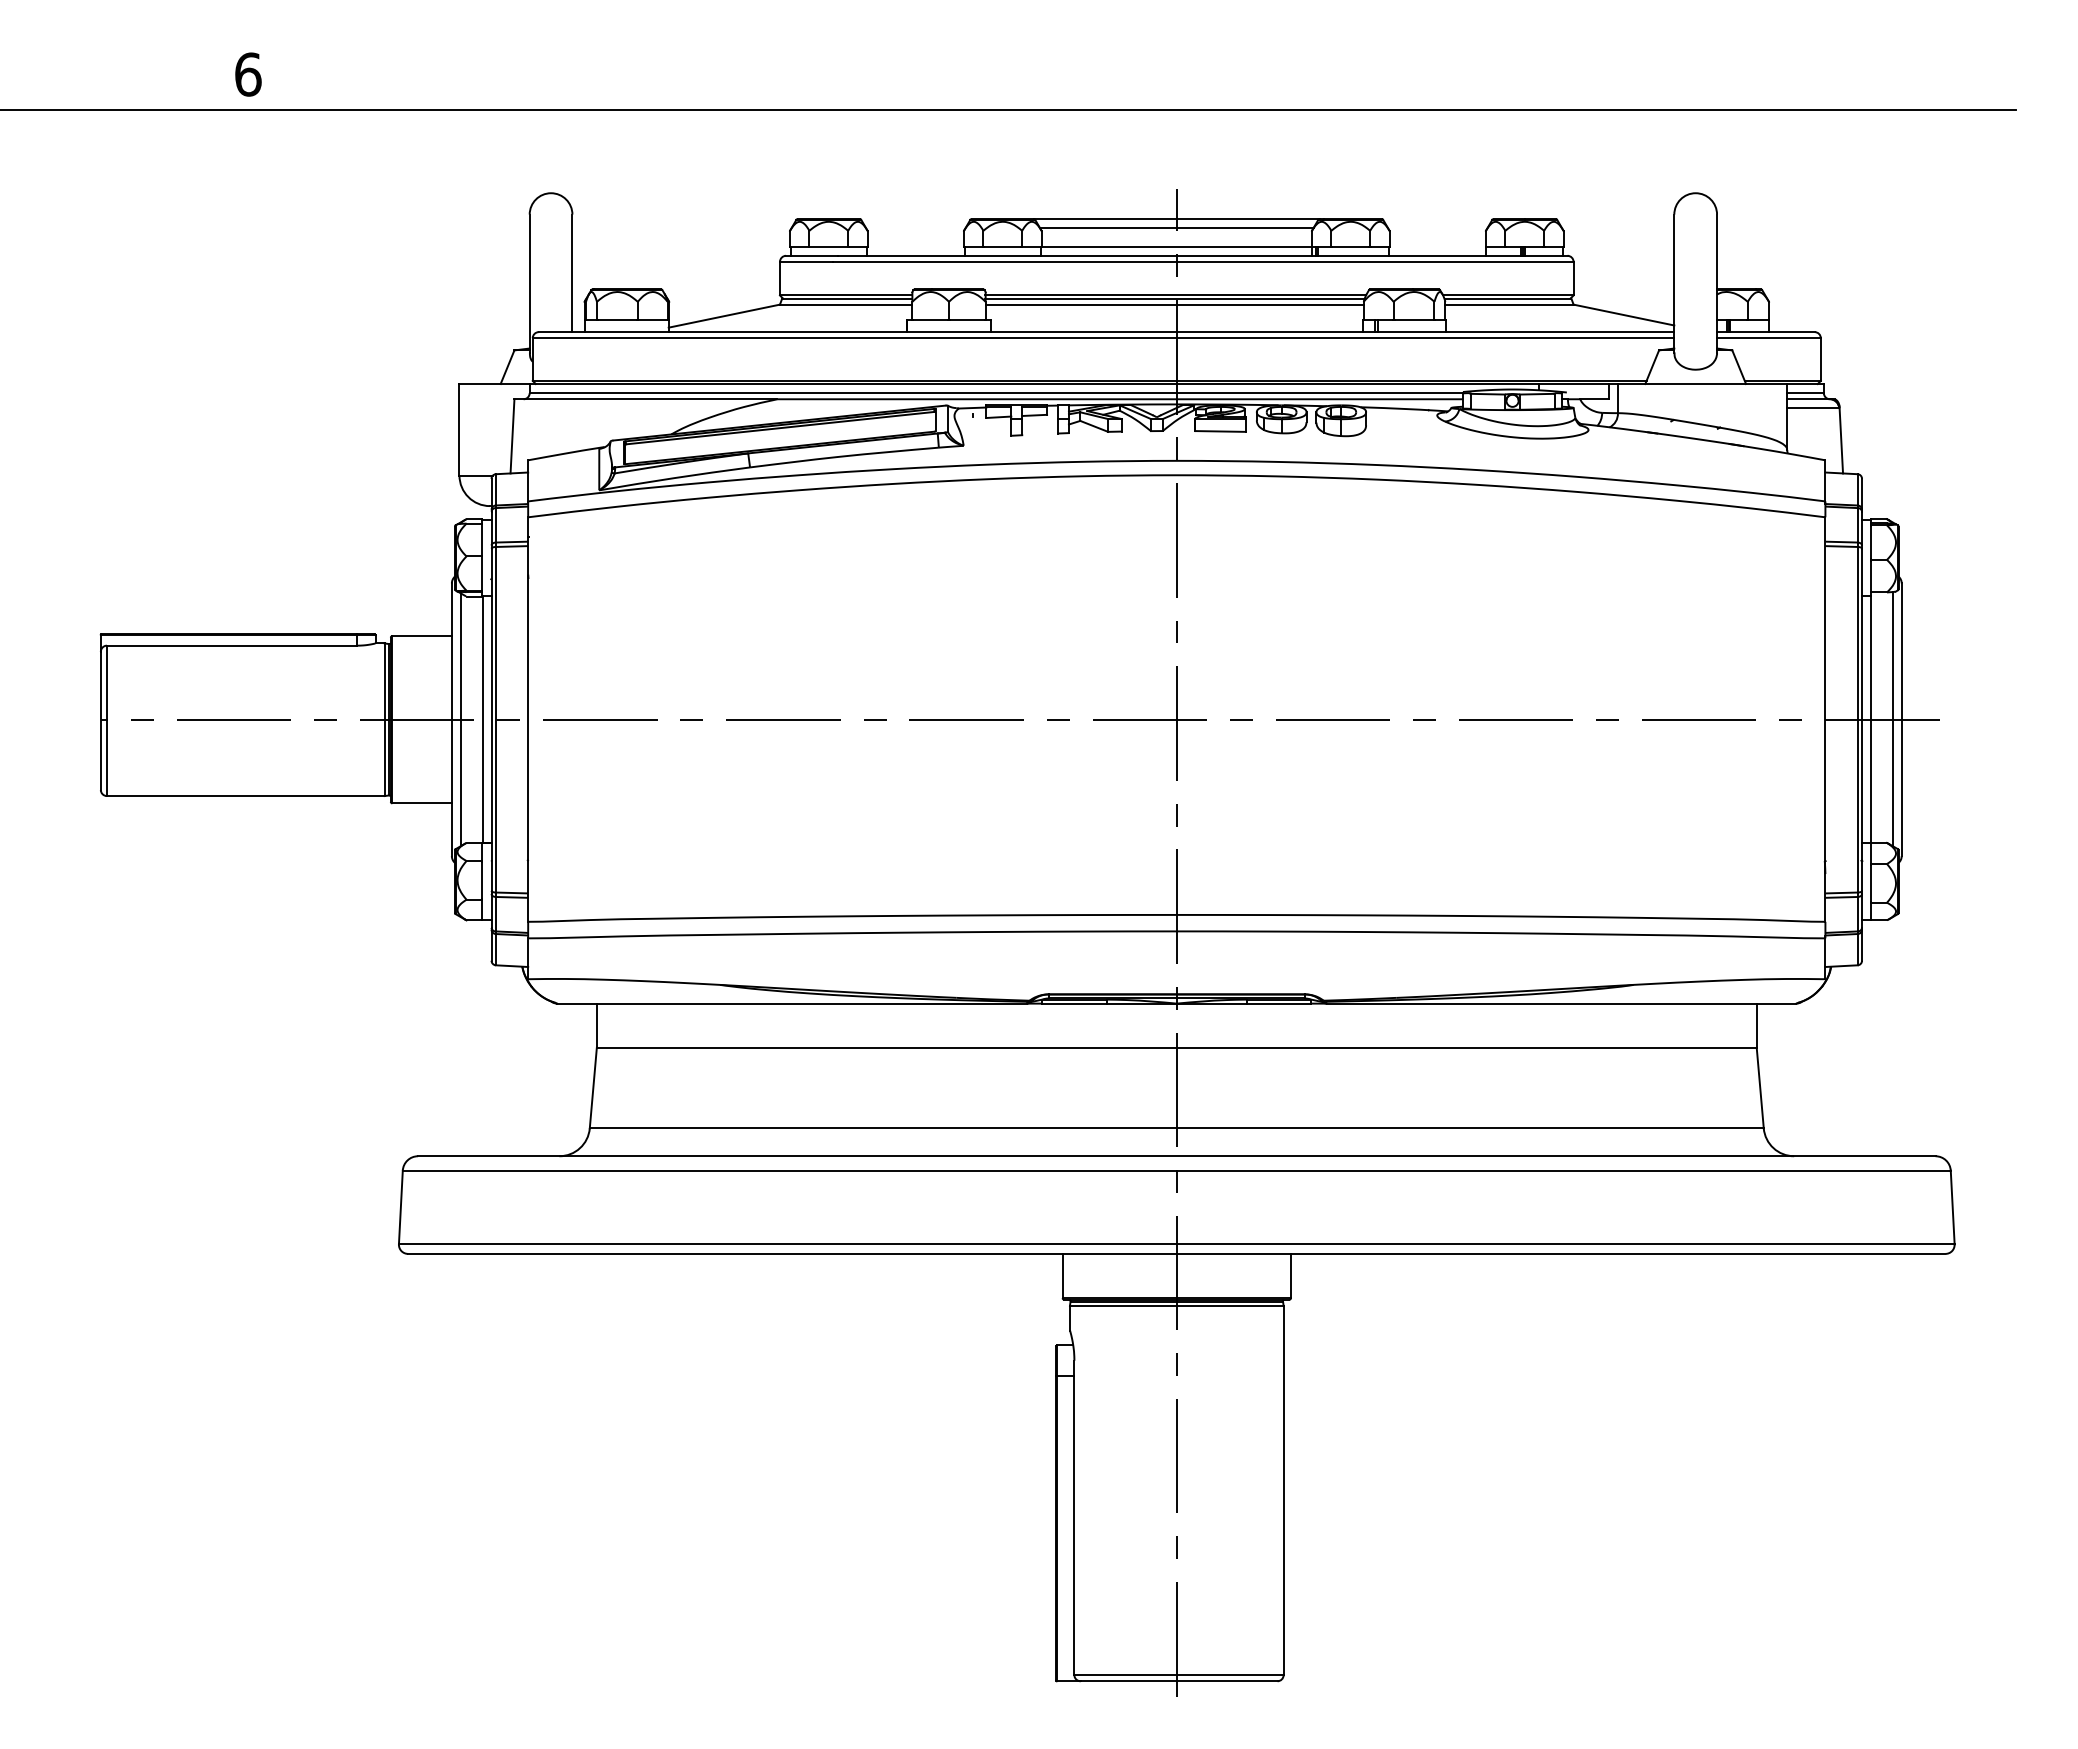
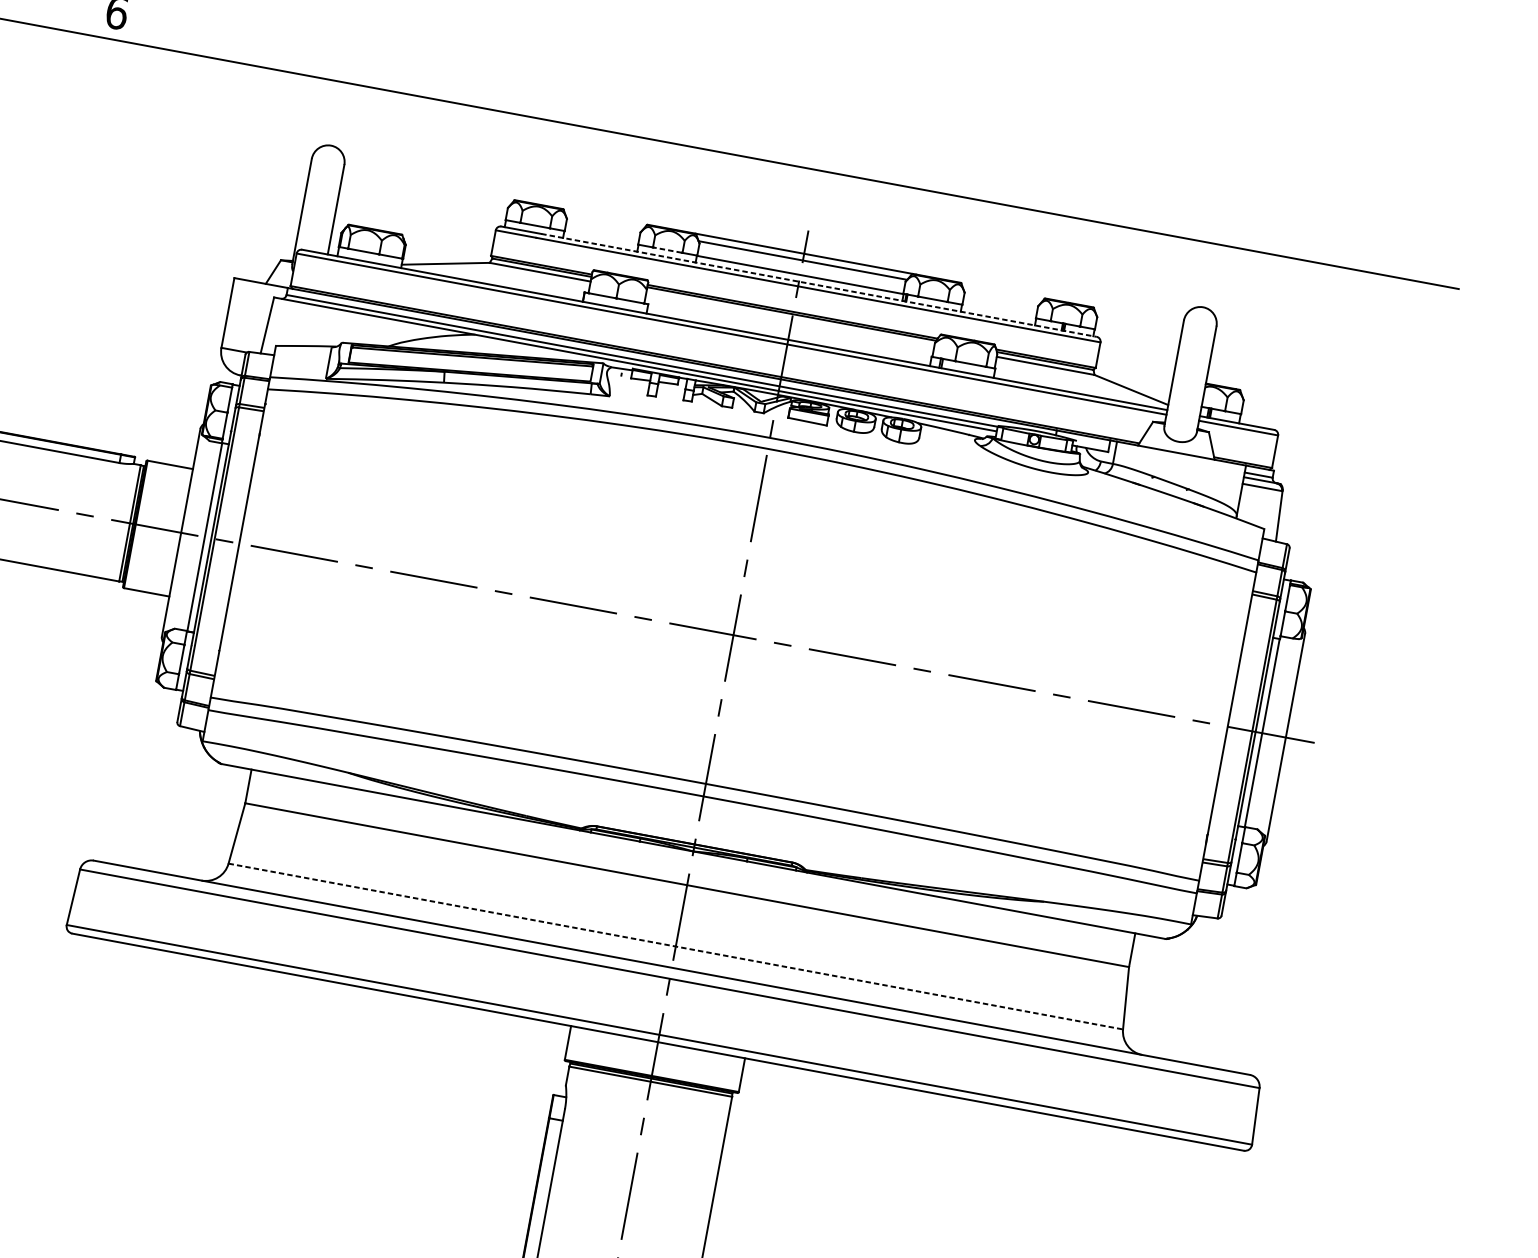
line: (1002, 246) -> (667, 249), solid -> dashed
line: (1202, 255) -> (818, 285), solid -> dashed
line: (1174, 304) -> (790, 318), removed
line: (460, 718) -> (187, 533), removed
line: (1893, 718) -> (1279, 735), removed
line: (1176, 1128) -> (675, 946), solid -> dashed

